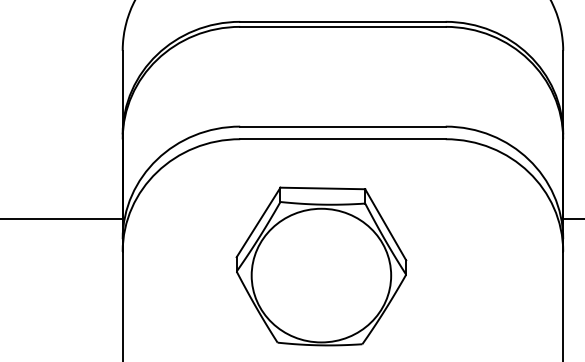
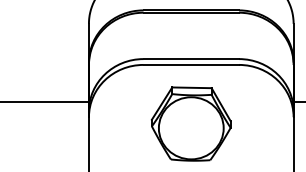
part: (321, 265) -> (191, 123), moved

